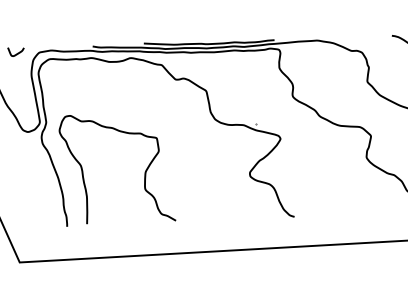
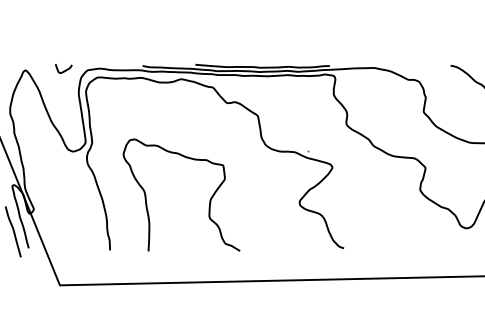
curve: (144, 171) -> (209, 199), moved

